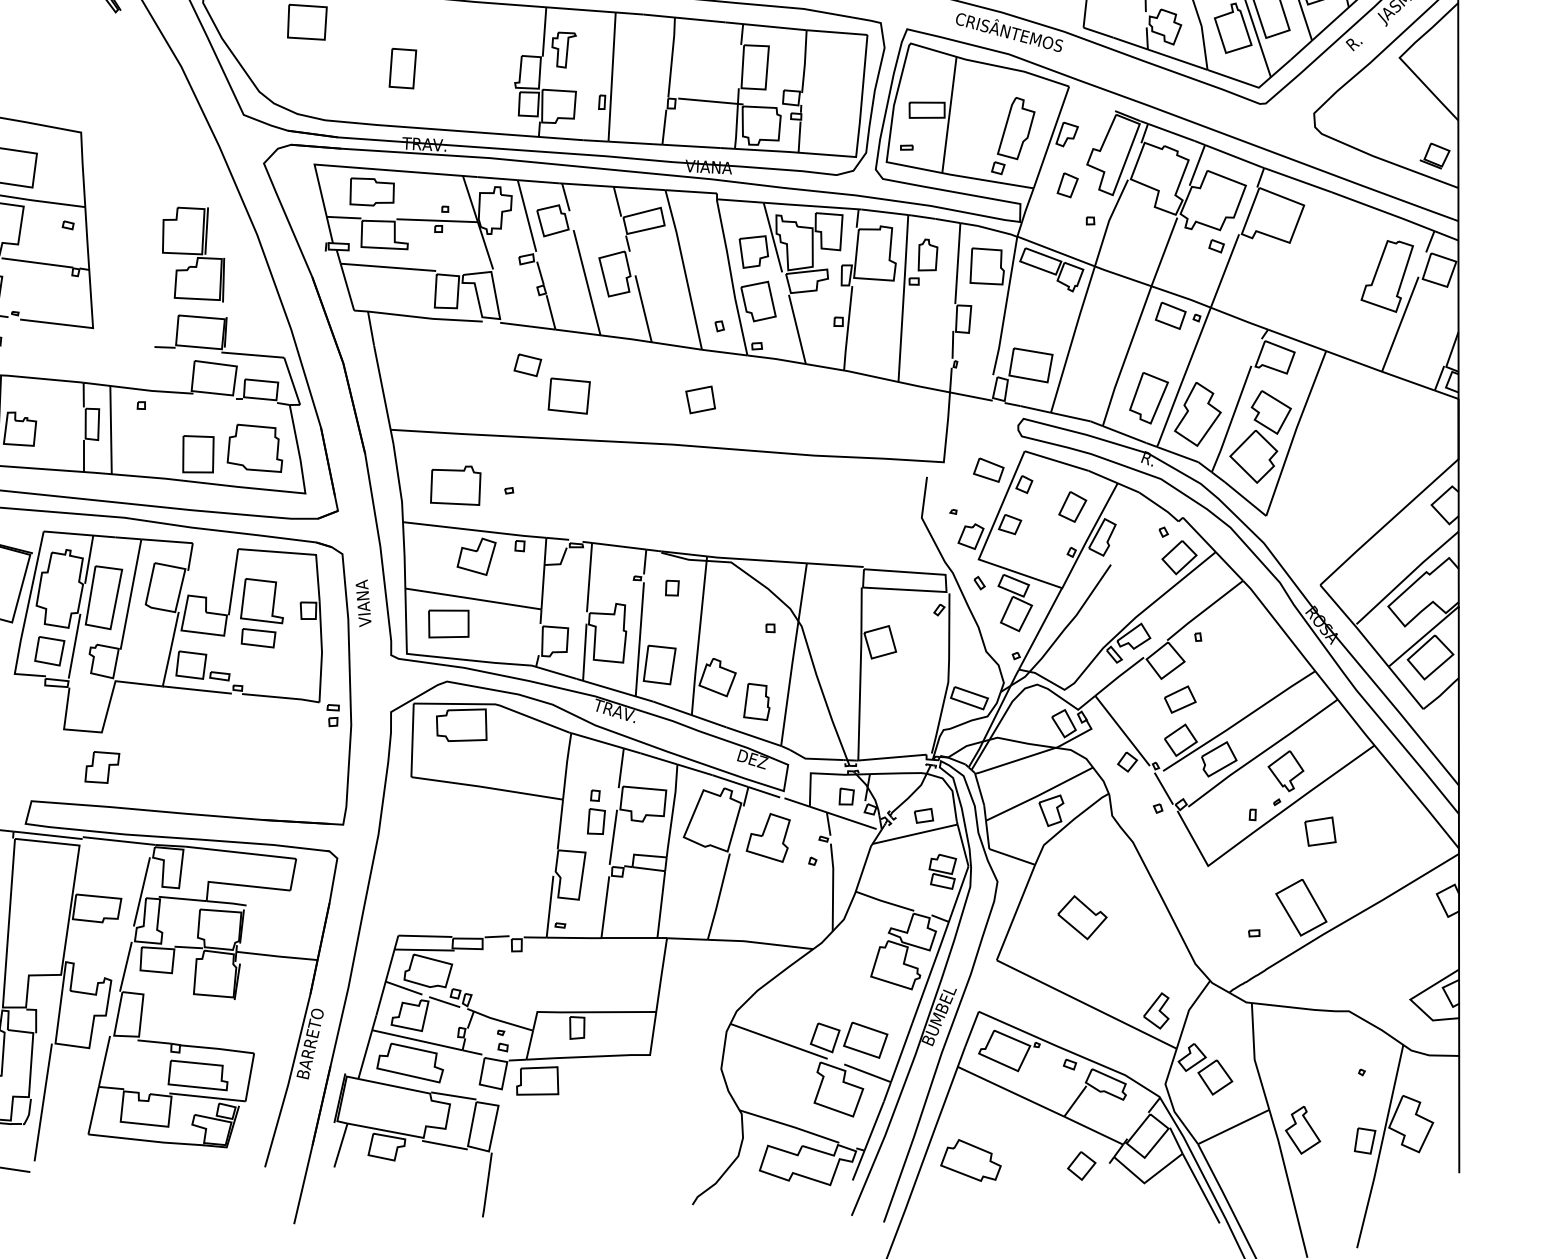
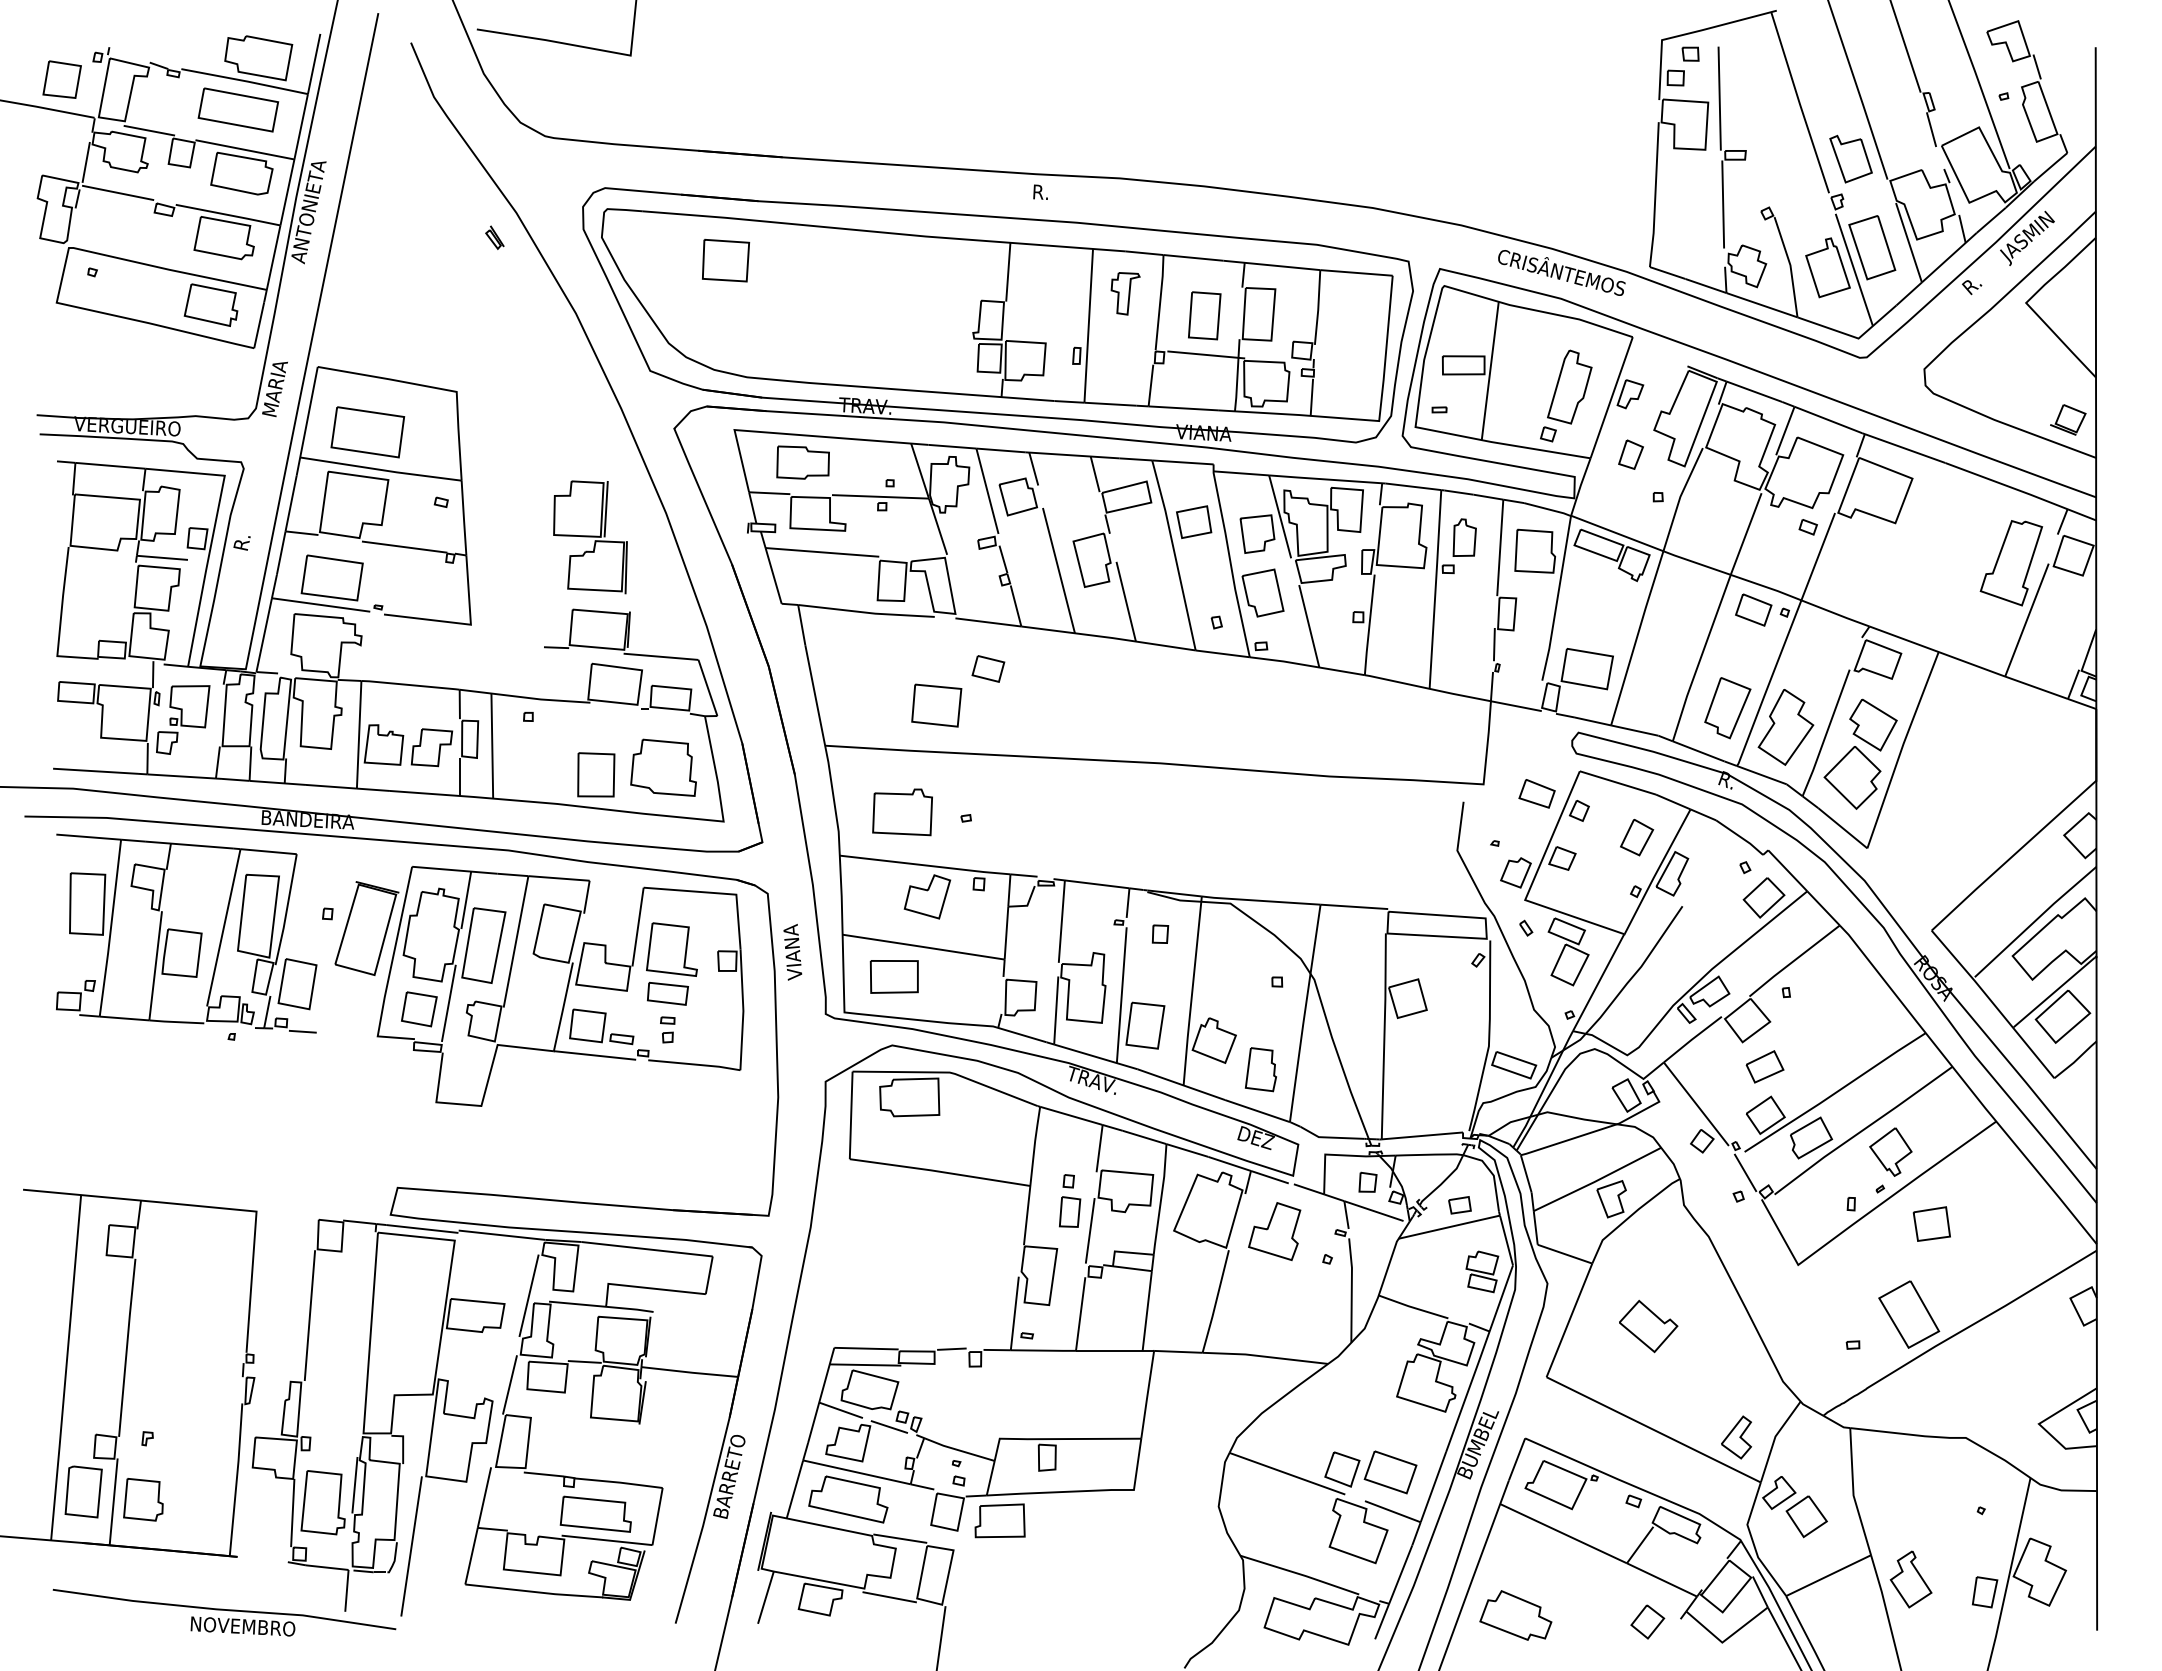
part: (564, 49) -> (1125, 293), moved
part: (402, 68) -> (1204, 315), moved
part: (569, 396) -> (936, 705), moved
part: (700, 399) -> (1194, 521), moved
part: (333, 715) -> (667, 1029), moved
part: (101, 767) -> (431, 747), moved

